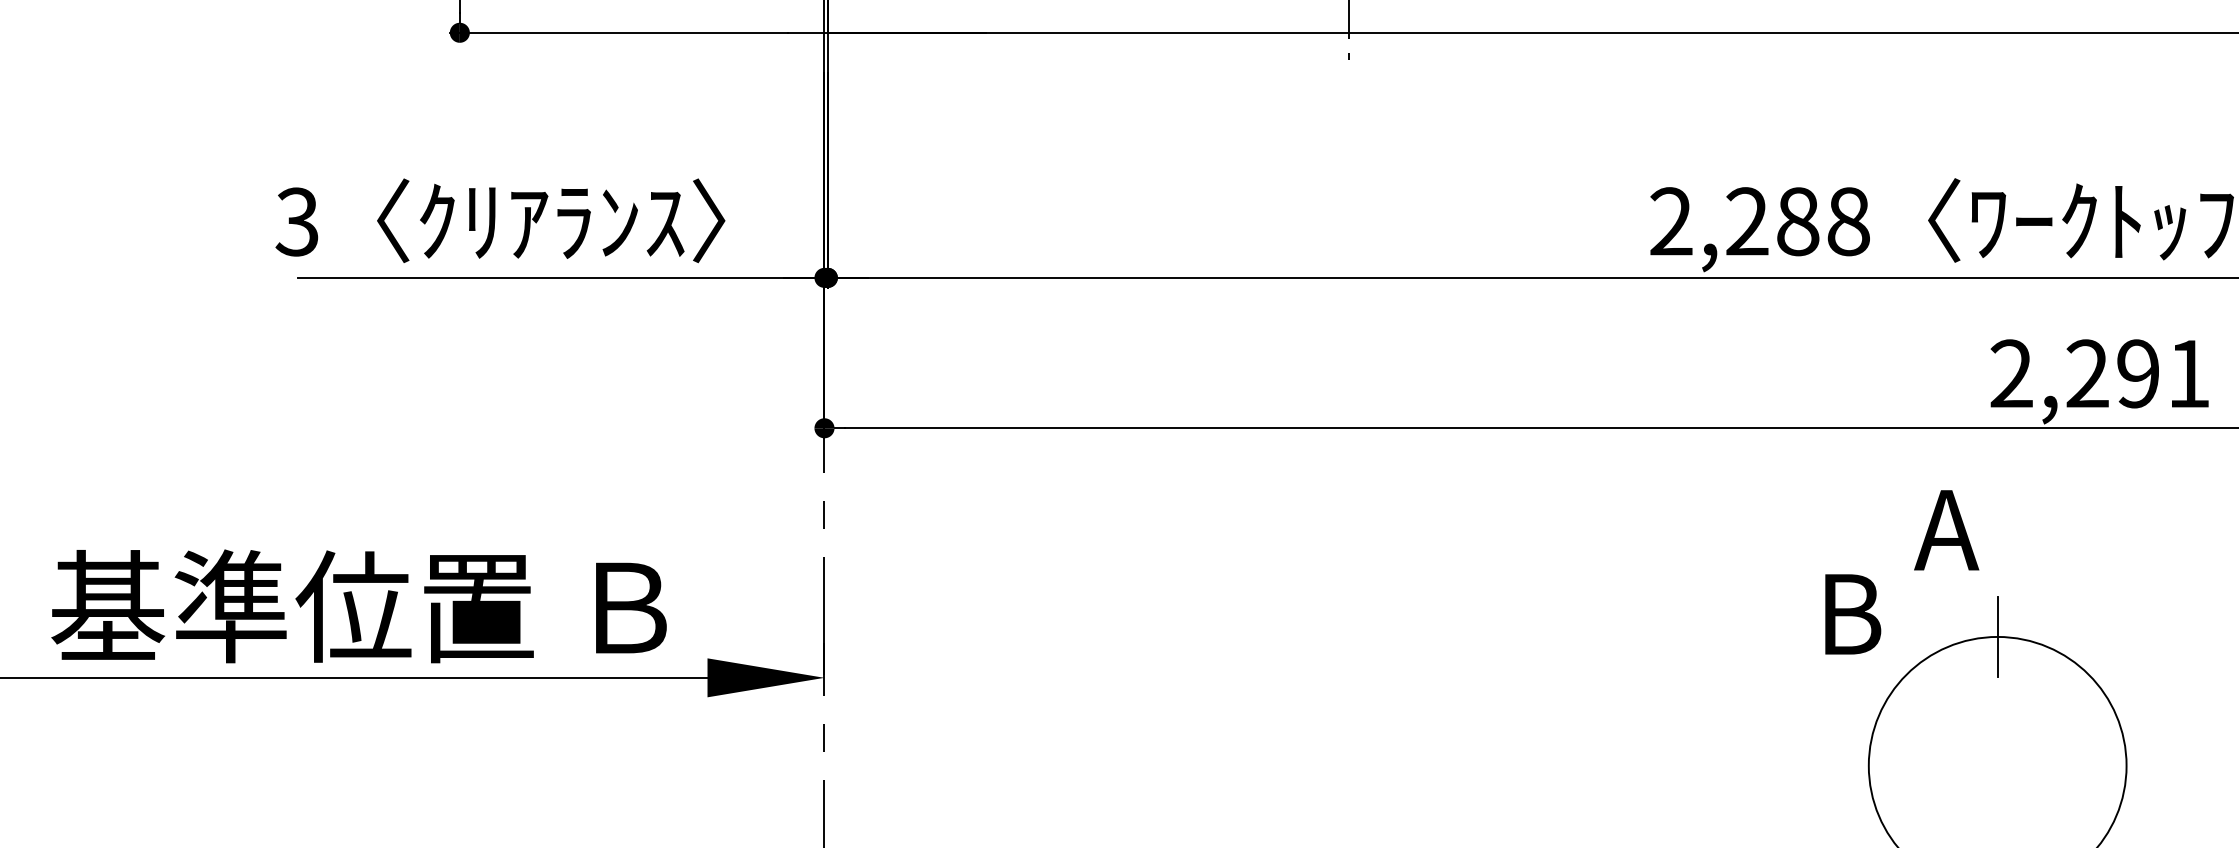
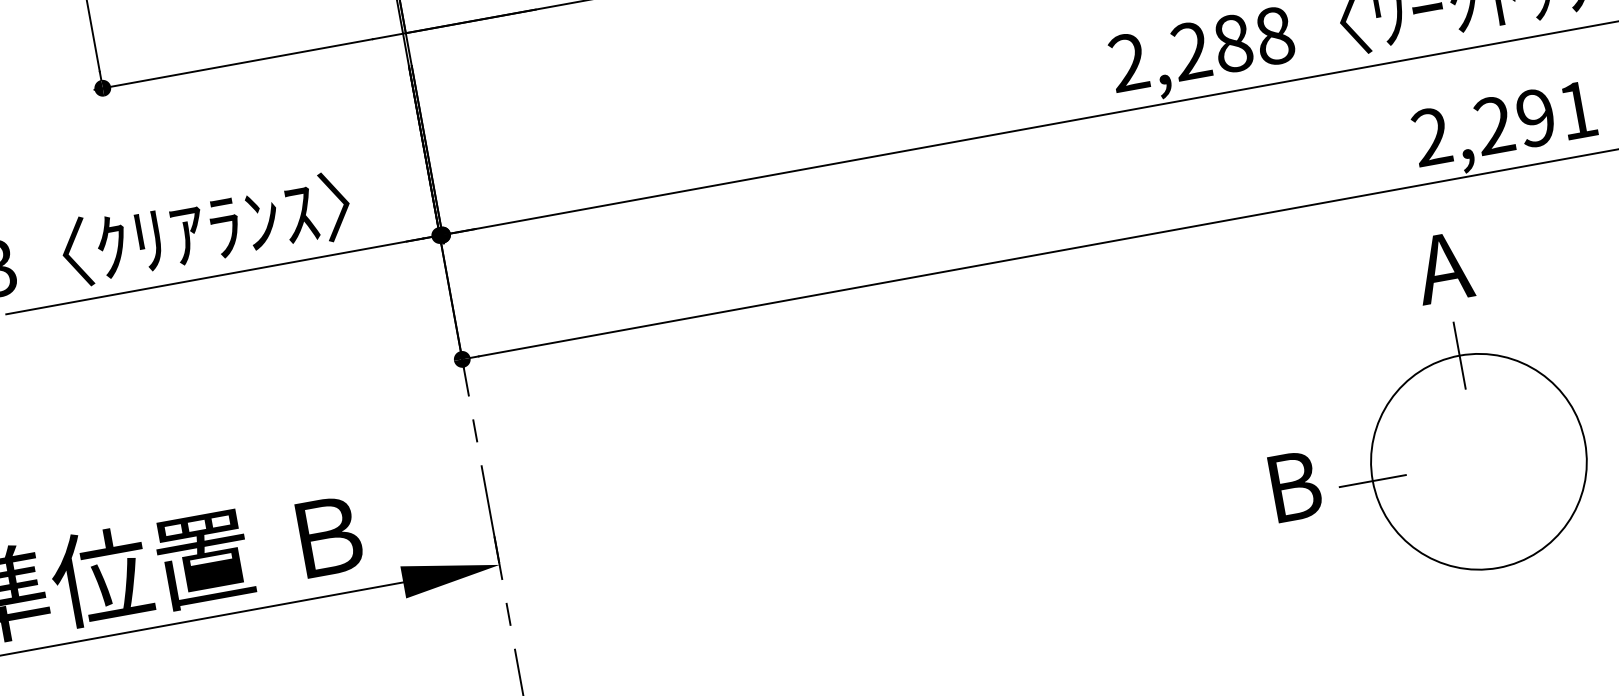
text: (1946, 530) -> (1443, 268), moved
text: (1853, 614) -> (1296, 486), moved
line: (1868, 765) -> (1372, 480), added

